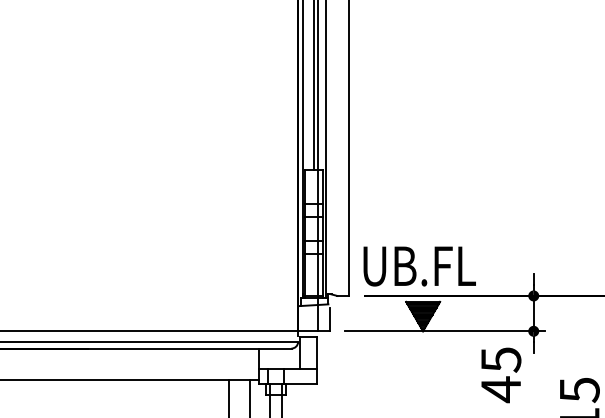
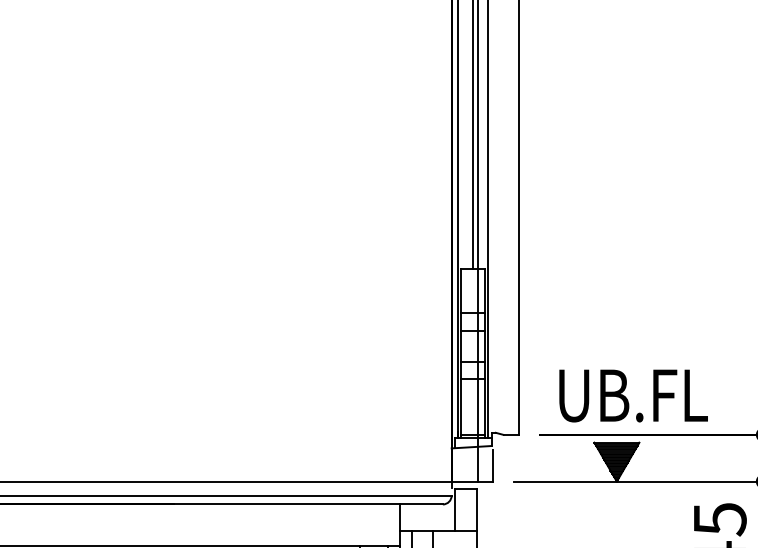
text: (419, 266) -> (633, 395), moved

